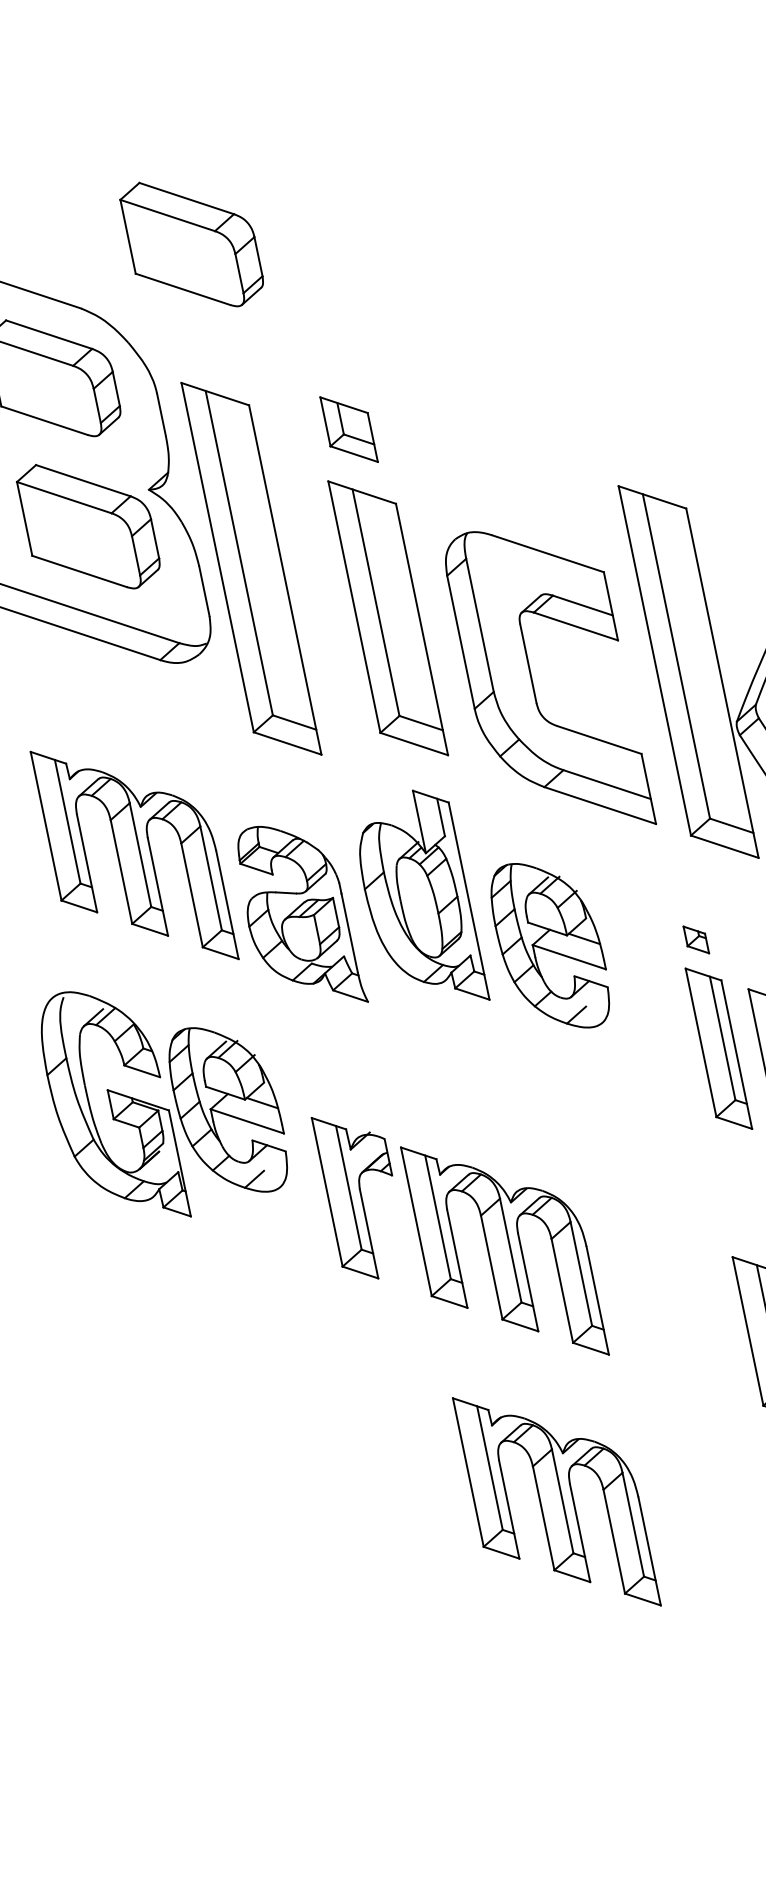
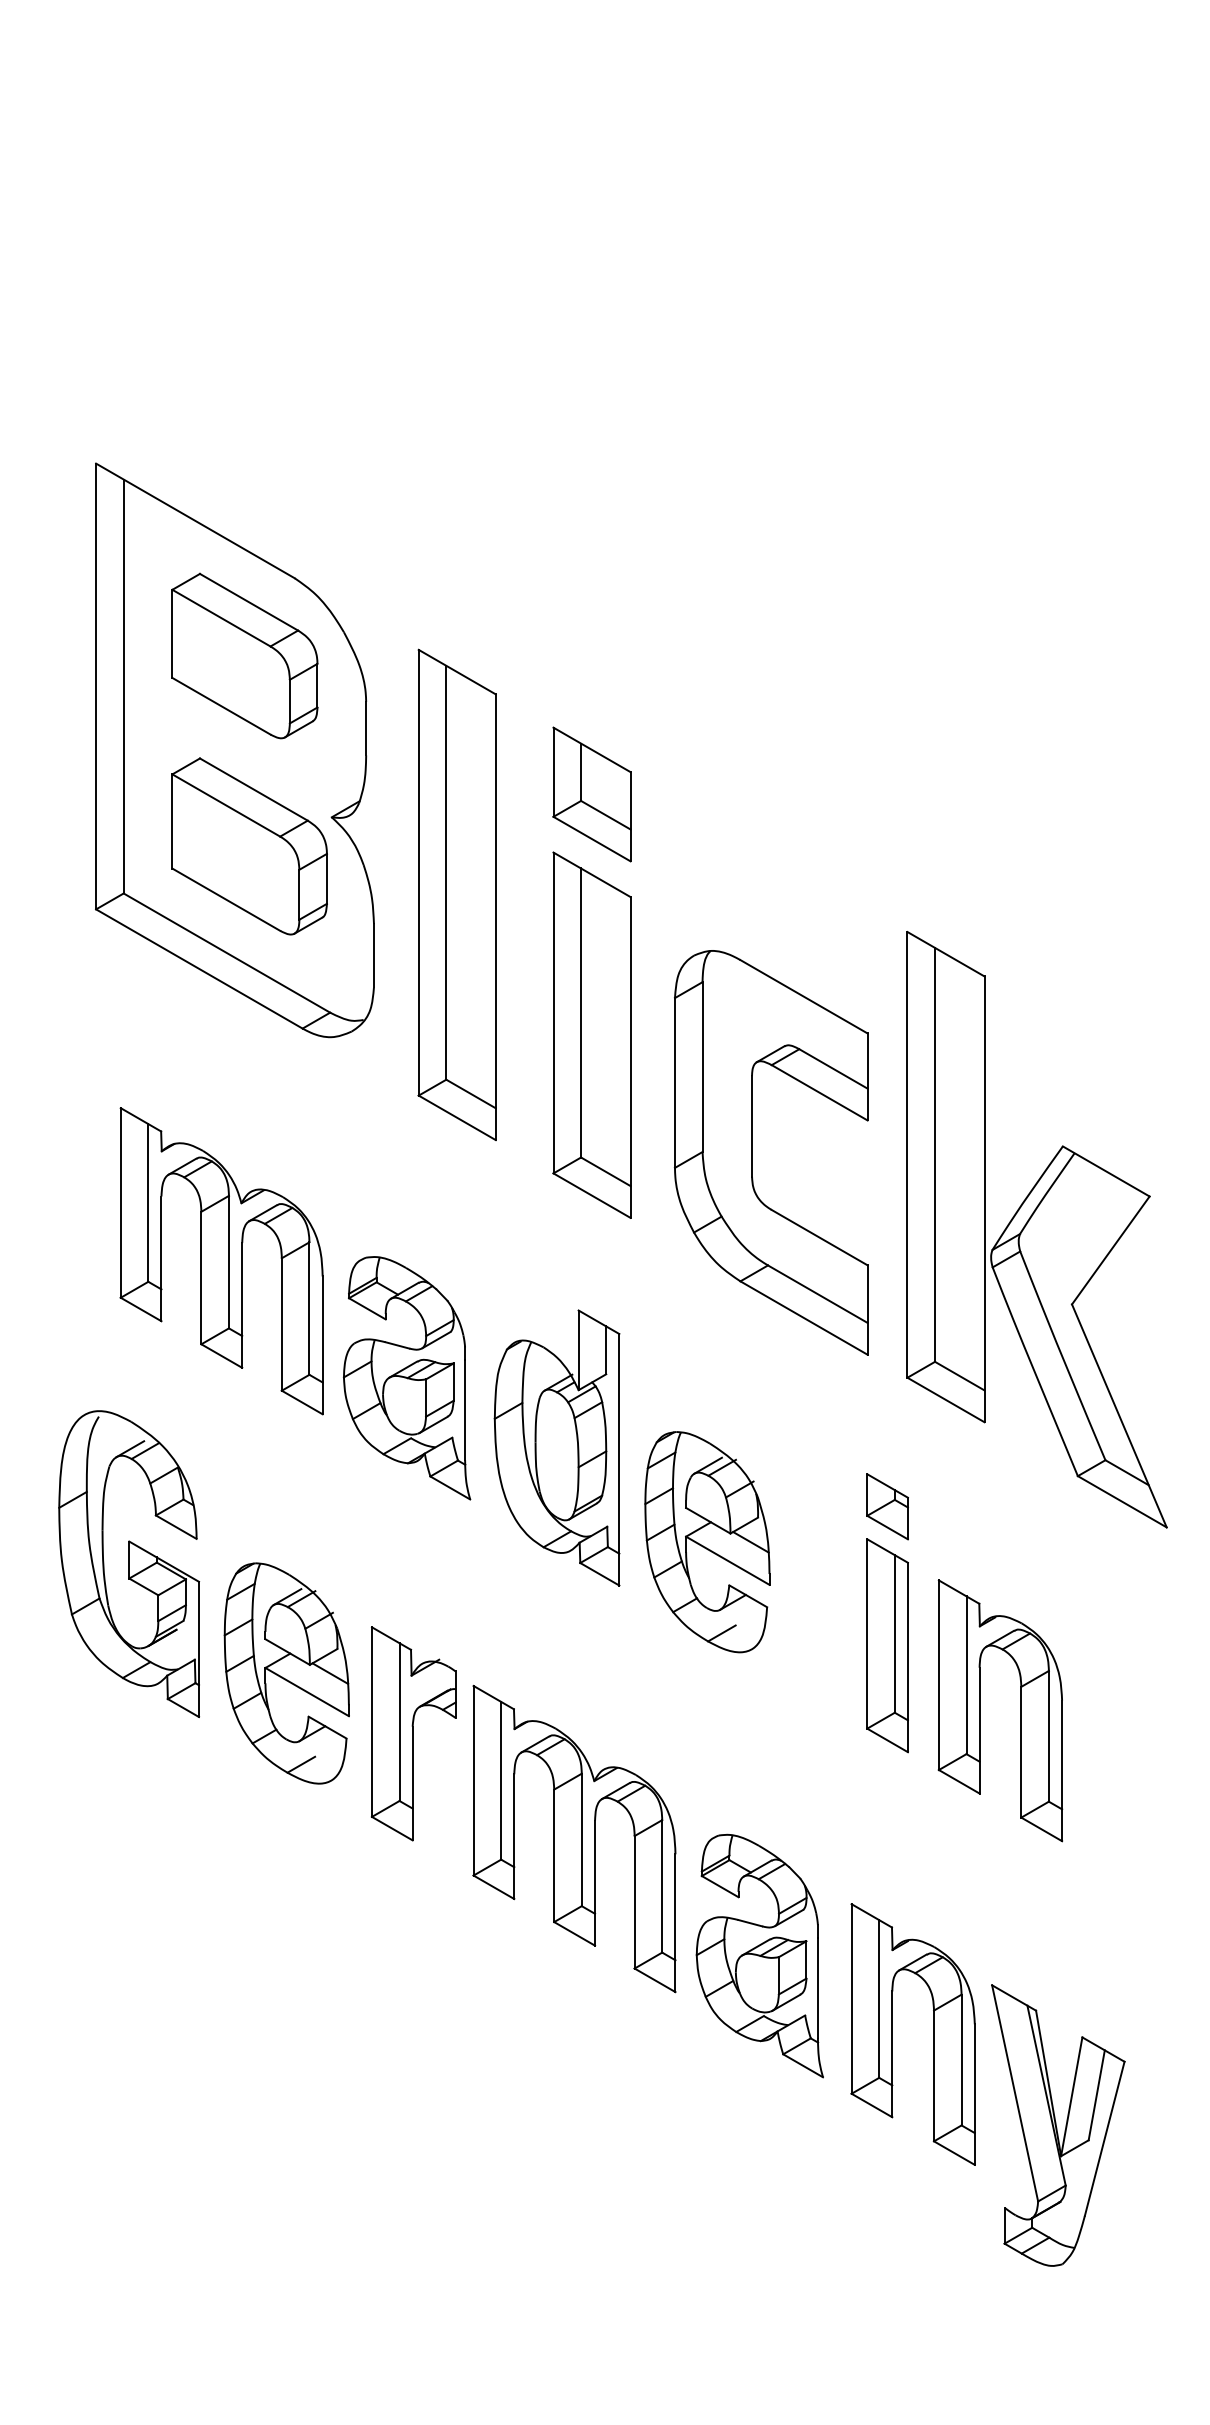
part: (192, 243) -> (447, 527), removed
part: (348, 429) -> (591, 794), size x1.43
part: (250, 568) -> (456, 894), moved
part: (417, 901) -> (556, 1447), moved
part: (696, 939) -> (887, 1506), size x1.67
part: (550, 946) -> (707, 1542), moved
part: (228, 1110) -> (286, 1673), moved
part: (668, 1312) -> (759, 1955), added
part: (556, 1501) -> (574, 2158), removed

